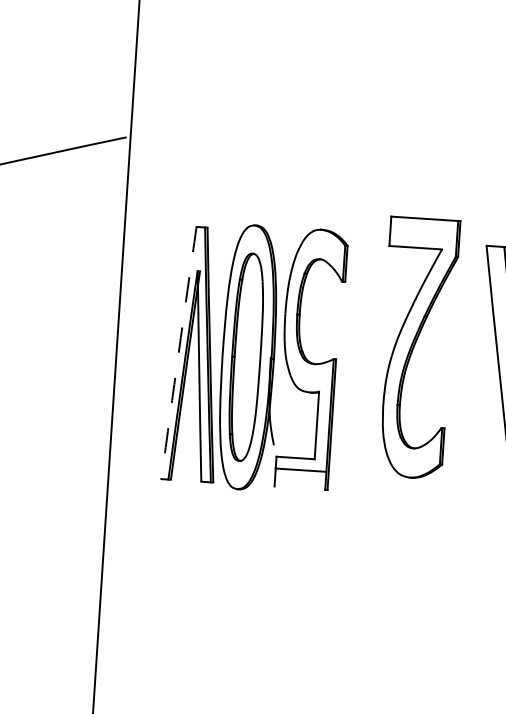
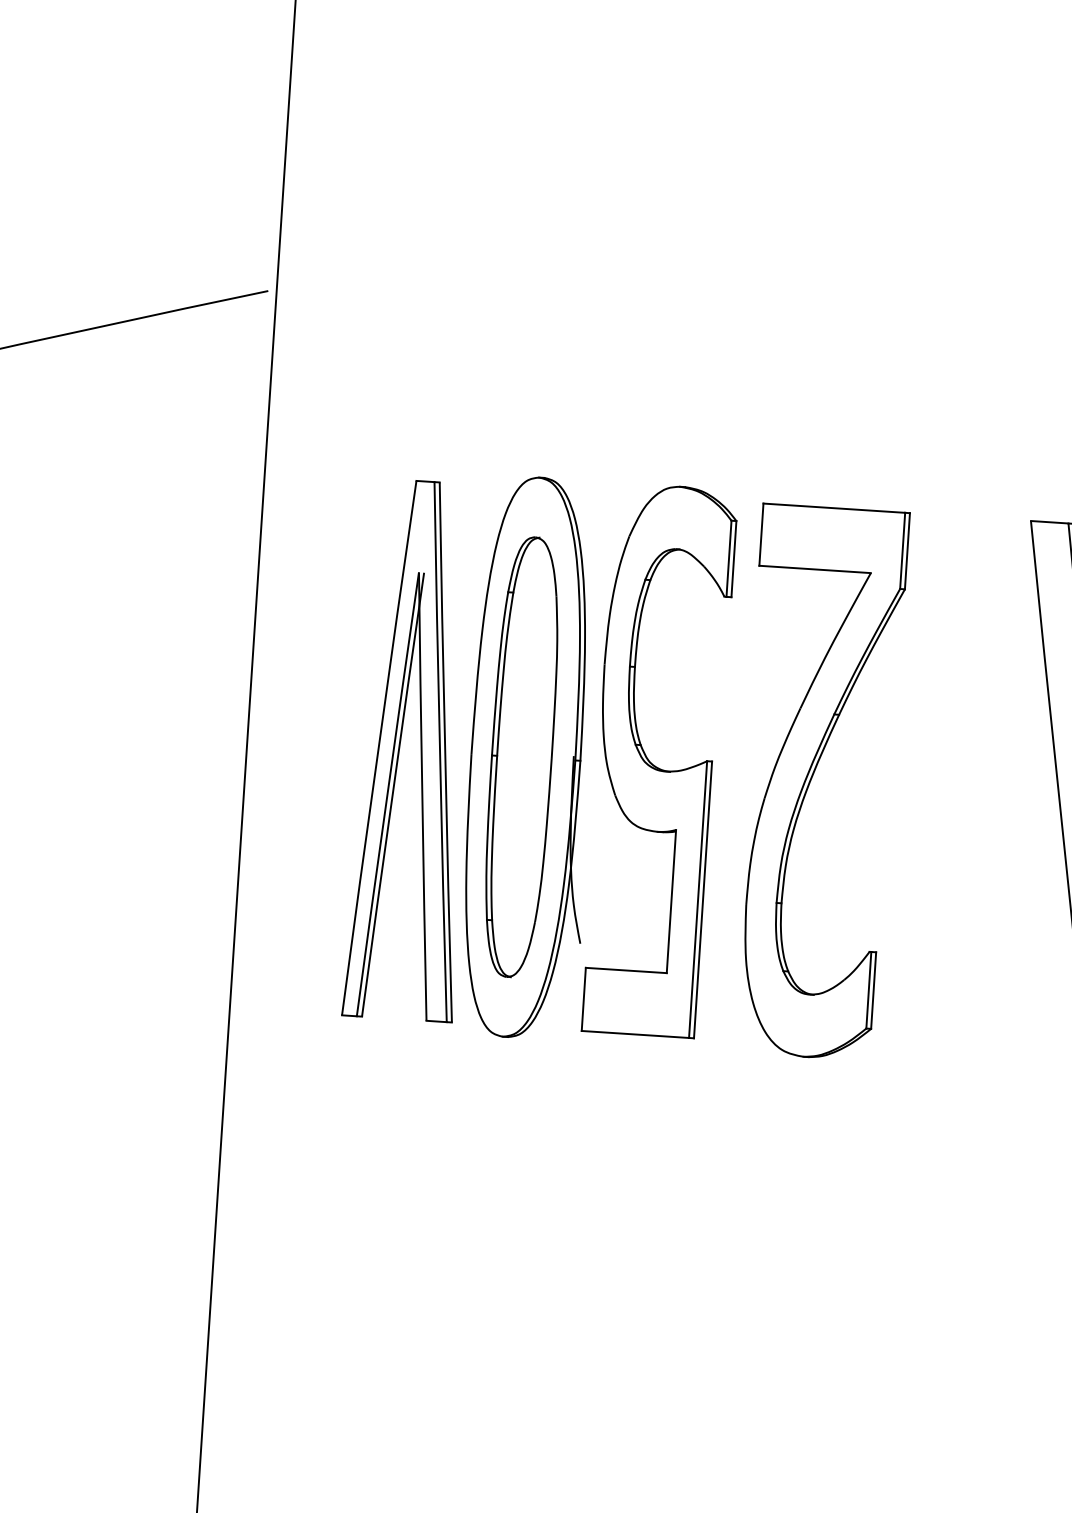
part: (415, 345) -> (814, 776), moved
arc: (178, 352) -> (378, 746), dashed -> solid
line: (300, 469) -> (634, 1033), moved

